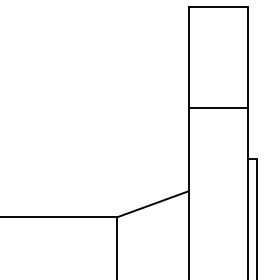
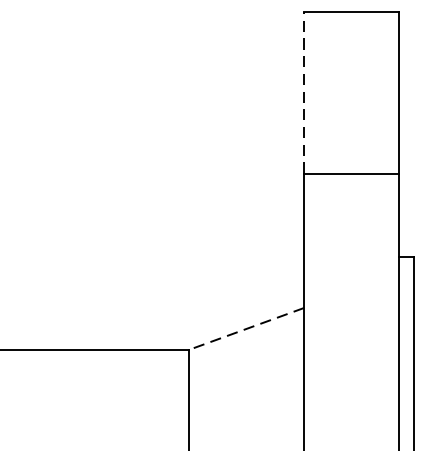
line: (188, 57) -> (303, 92), solid -> dashed
line: (152, 204) -> (245, 329), solid -> dashed

